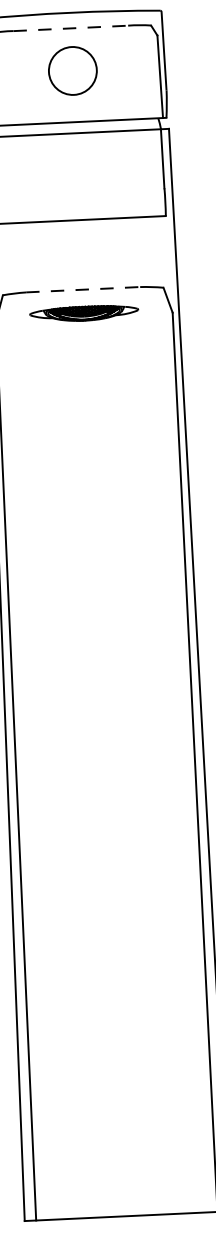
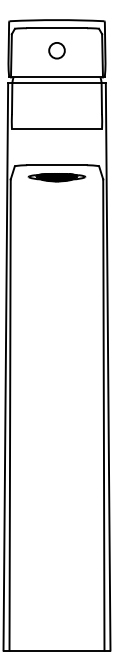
line: (71, 28) -> (57, 28), dashed -> solid
circle: (71, 70) -> (56, 50), size x0.62
line: (82, 290) -> (56, 165), dashed -> solid

